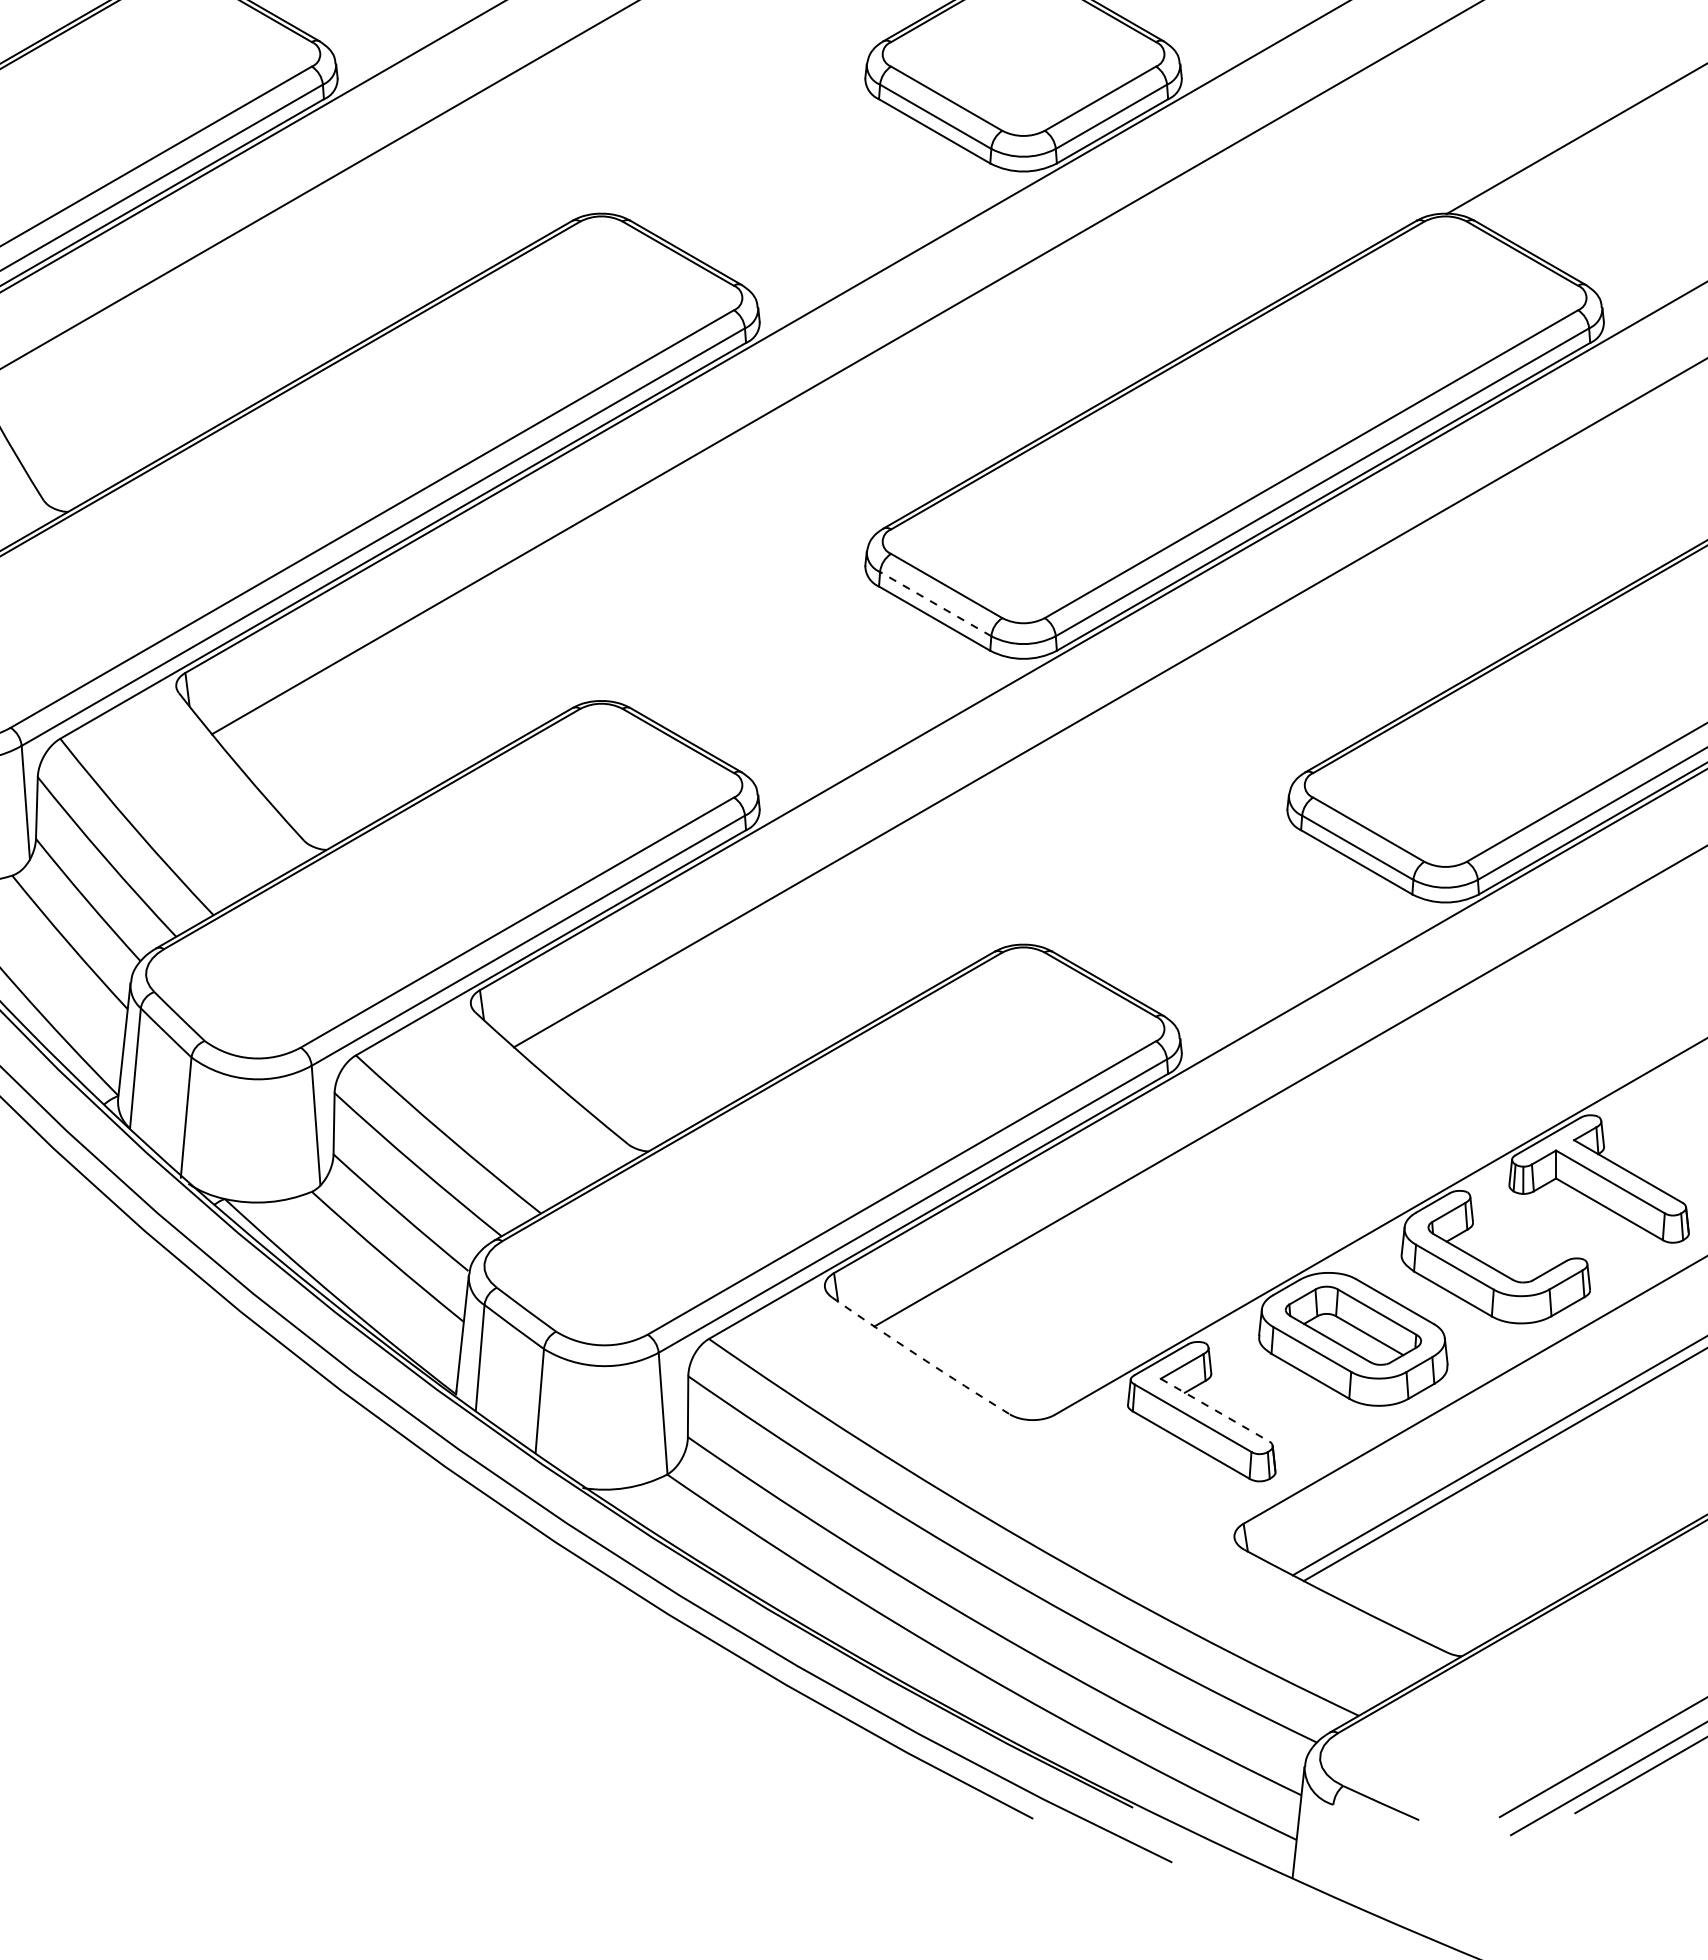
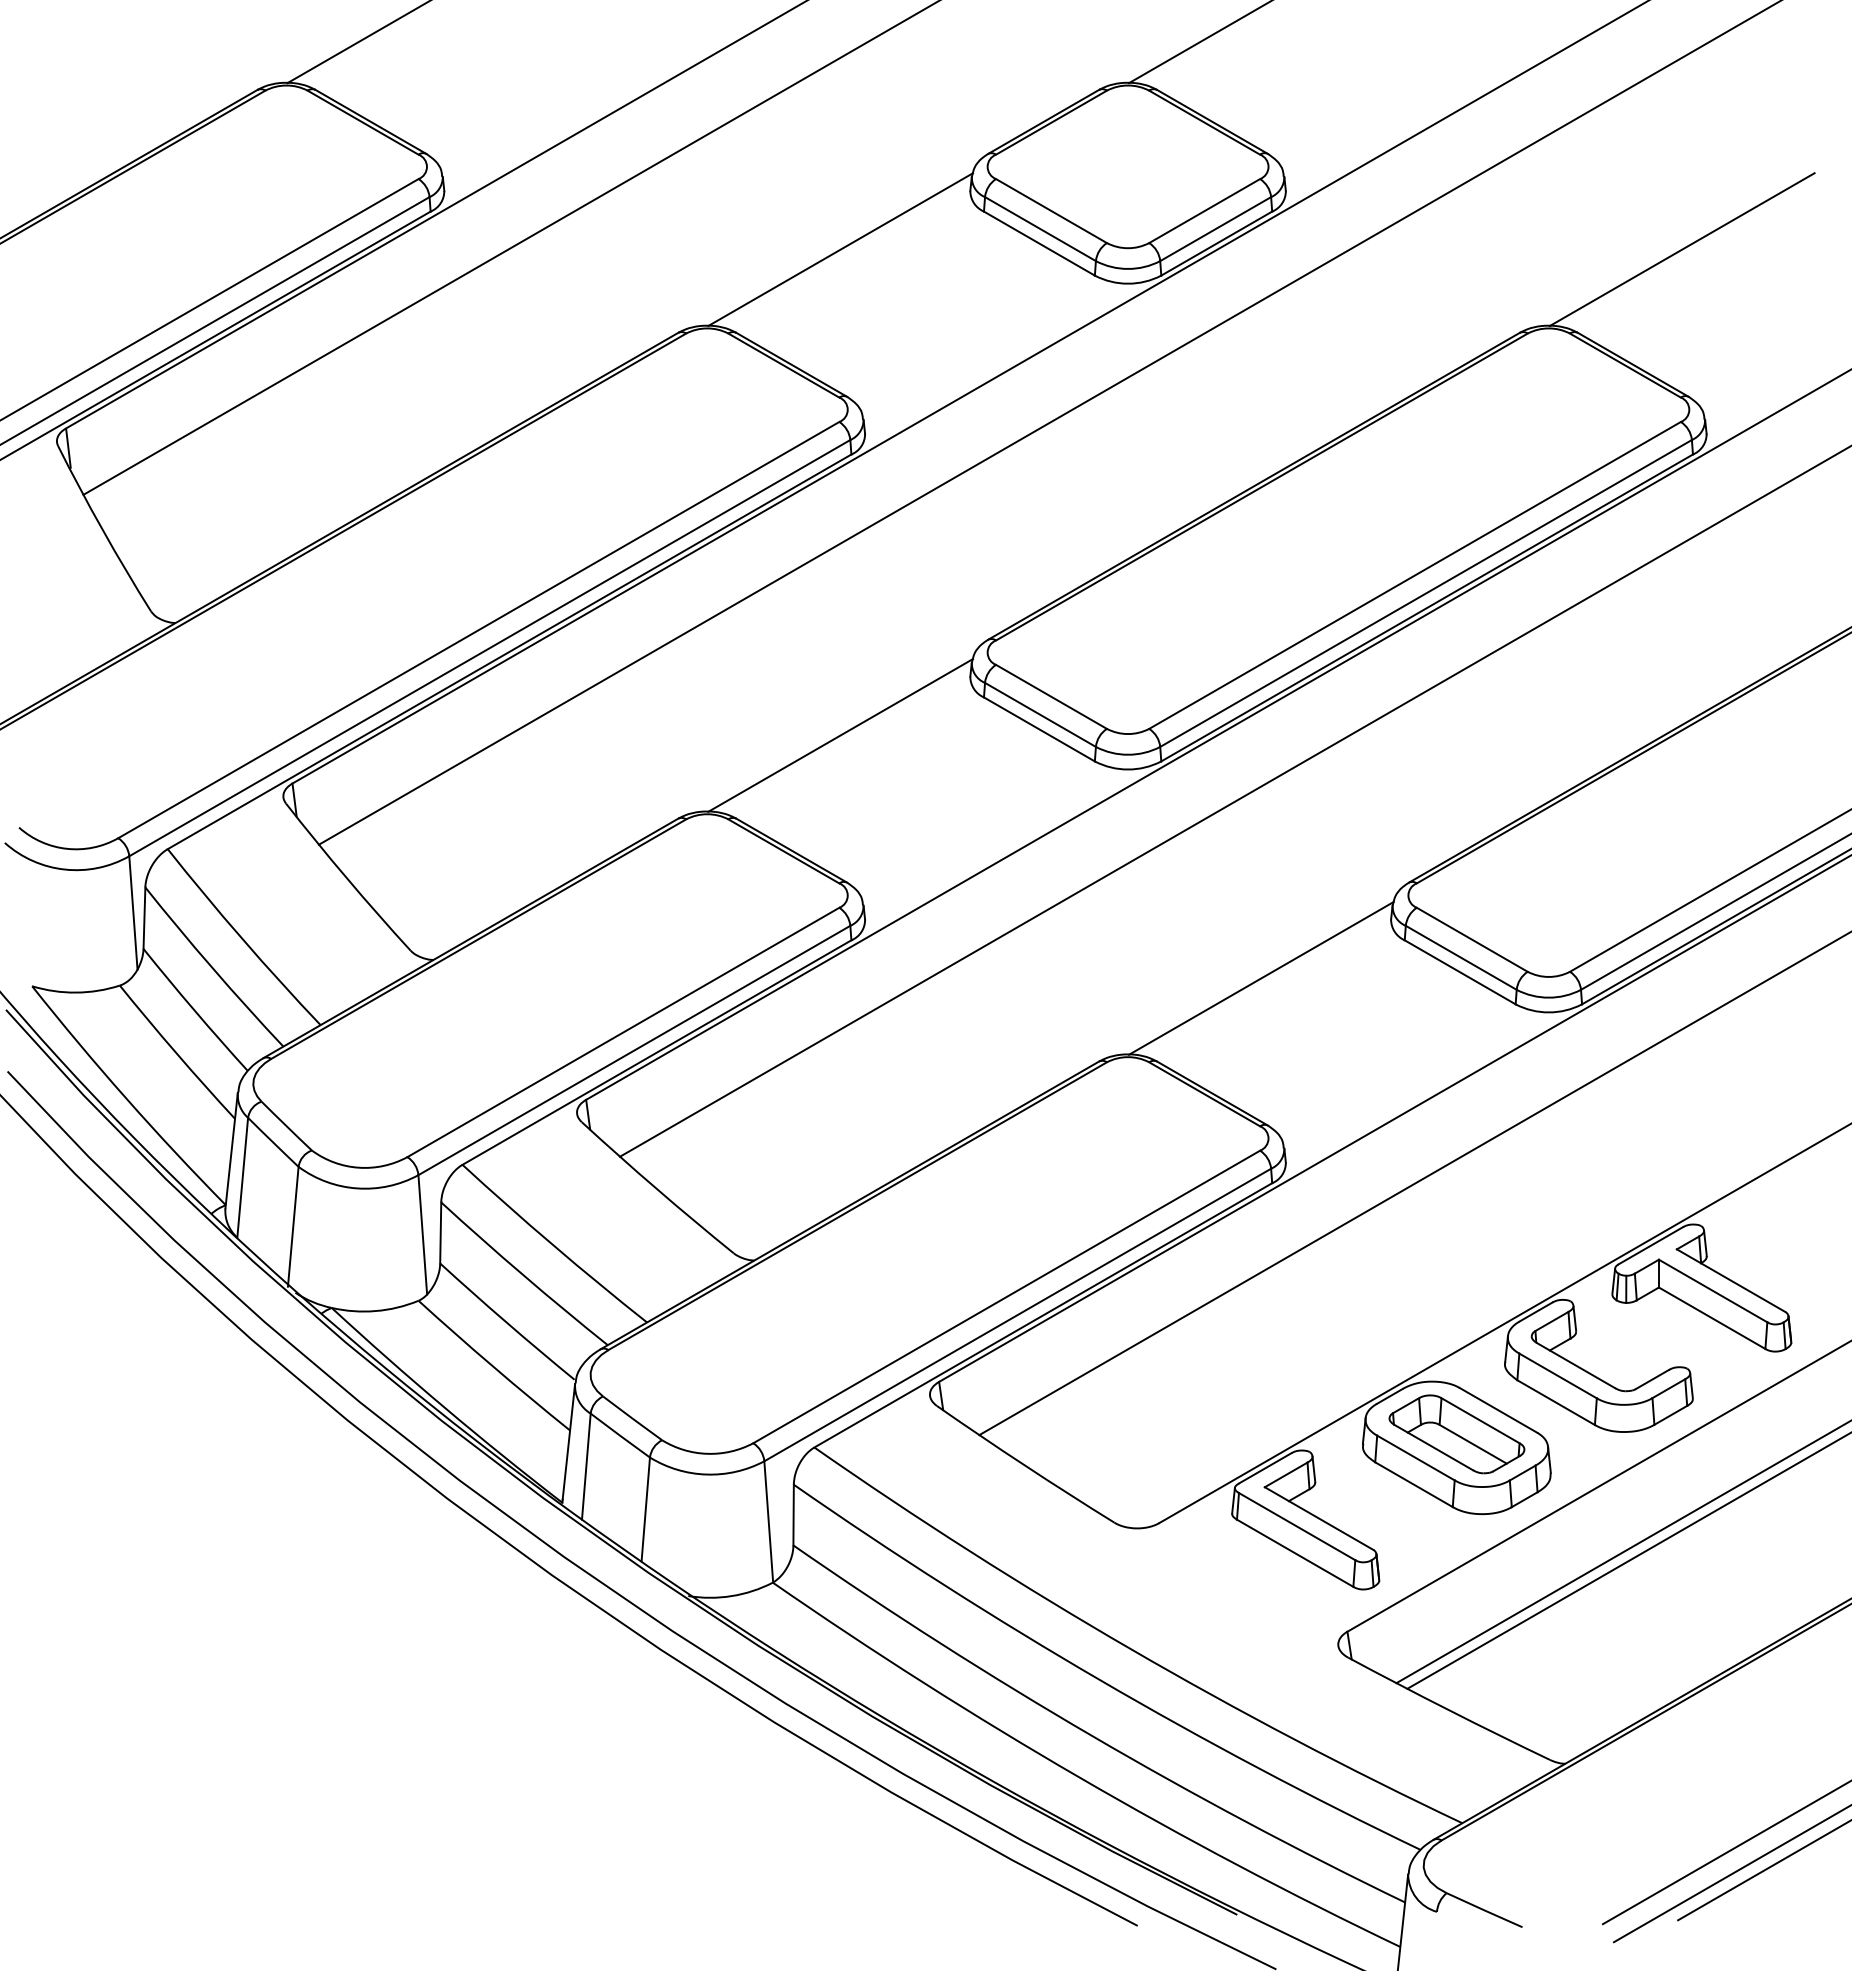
line: (735, 137) -> (840, 249), added
line: (935, 603) -> (1040, 714), dashed -> solid
line: (735, 624) -> (840, 735), added
line: (1157, 867) -> (1261, 977), added
arc: (920, 1357) -> (1025, 1465), dashed -> solid
line: (1215, 1410) -> (1319, 1518), dashed -> solid

